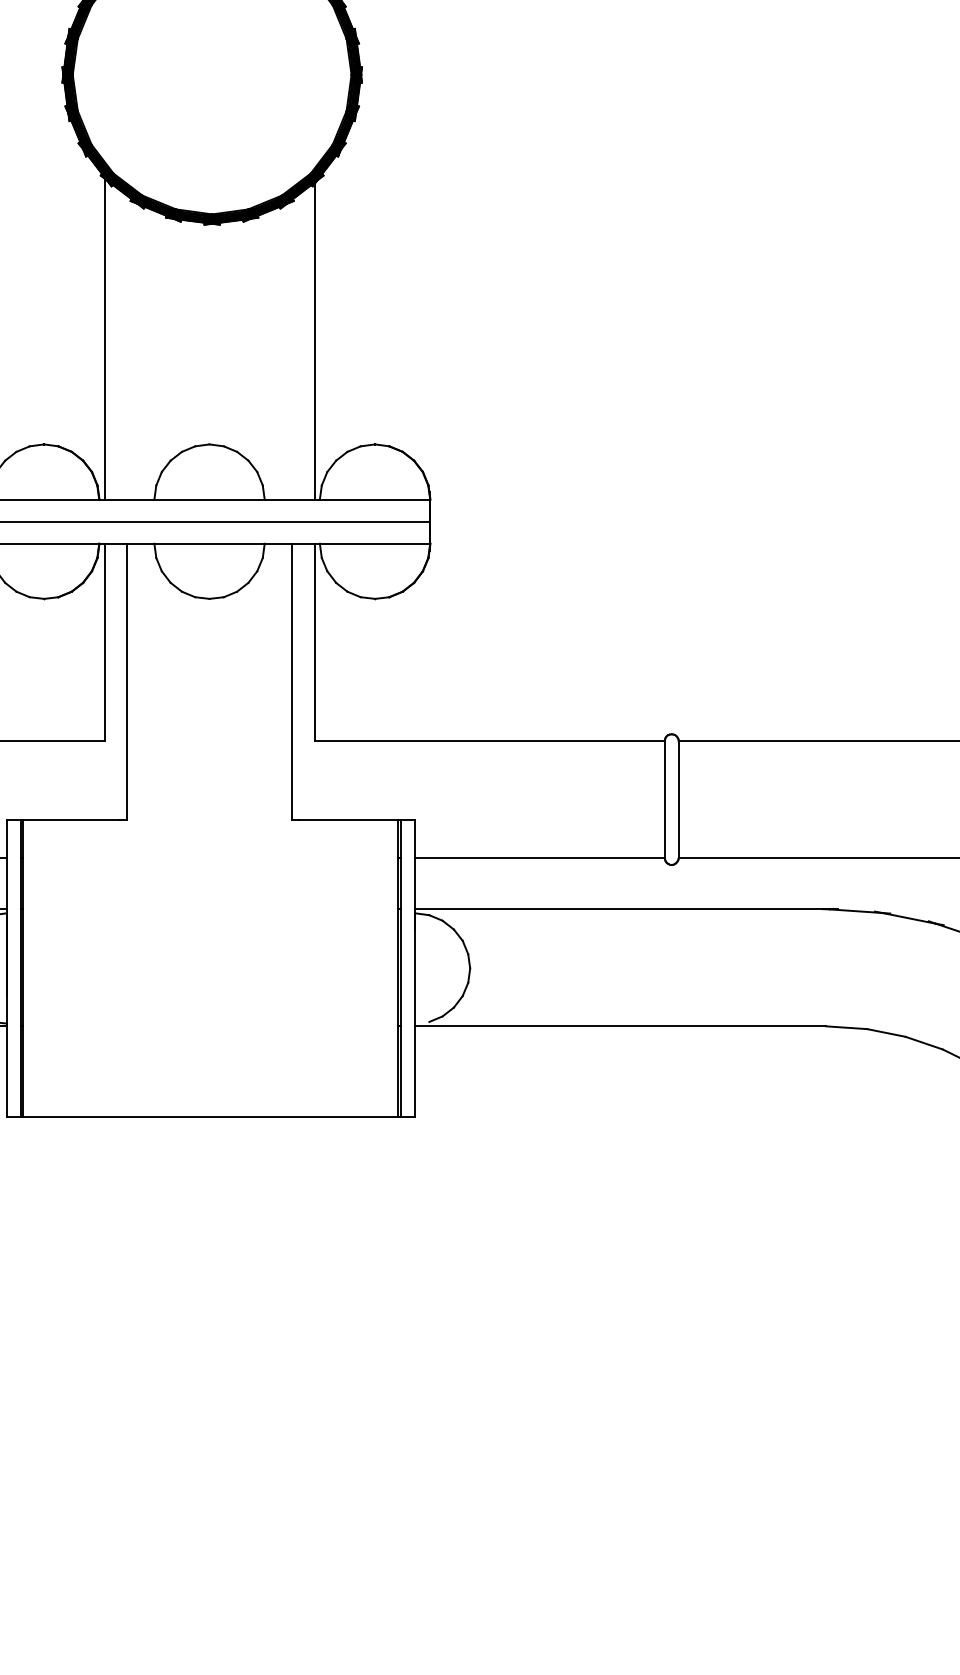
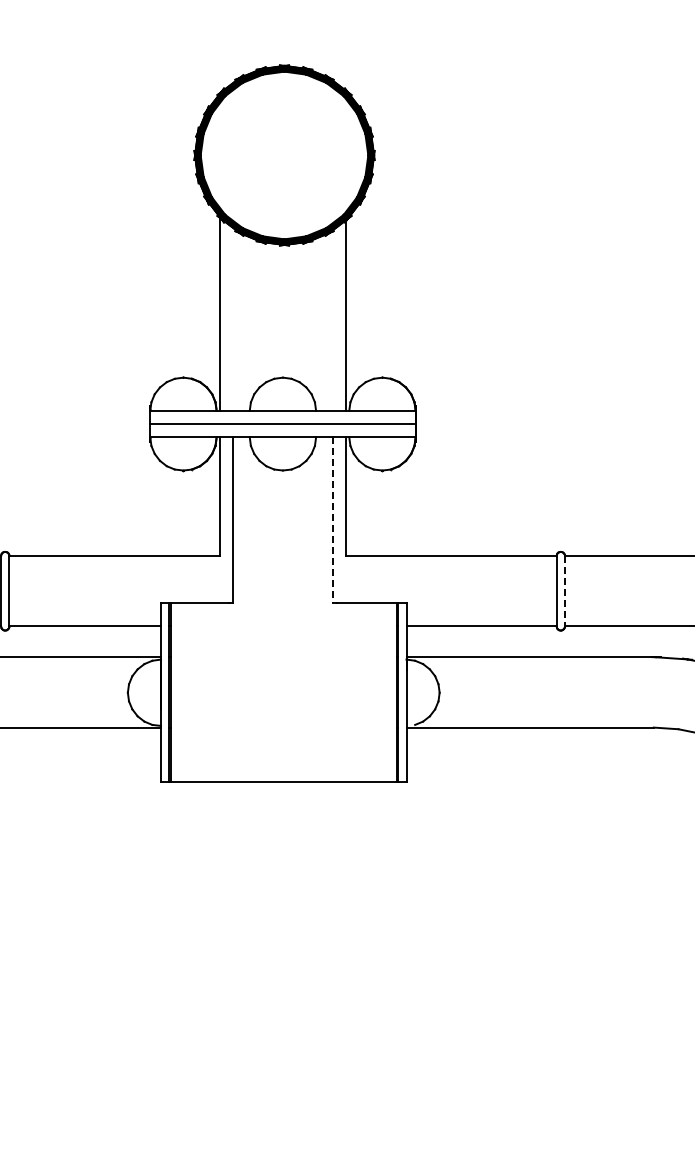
line: (291, 681) -> (332, 520), solid -> dashed
line: (679, 800) -> (565, 591), solid -> dashed

